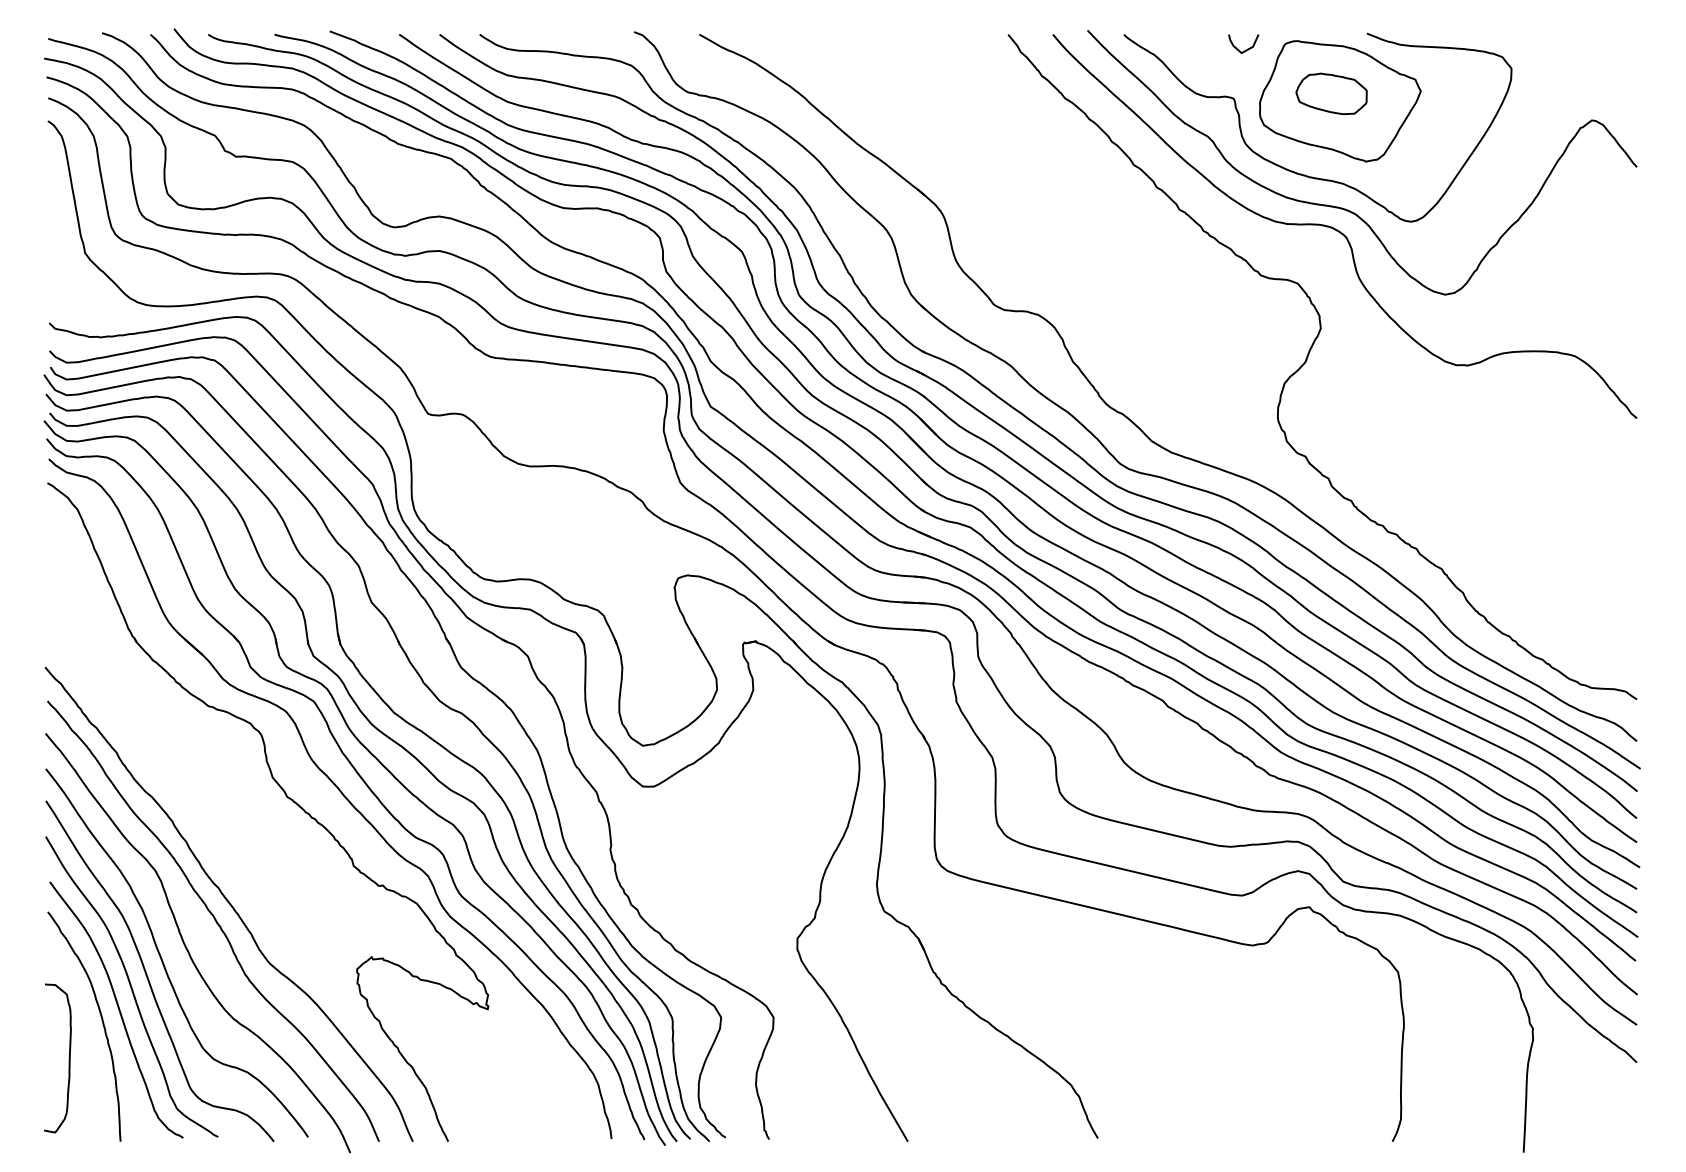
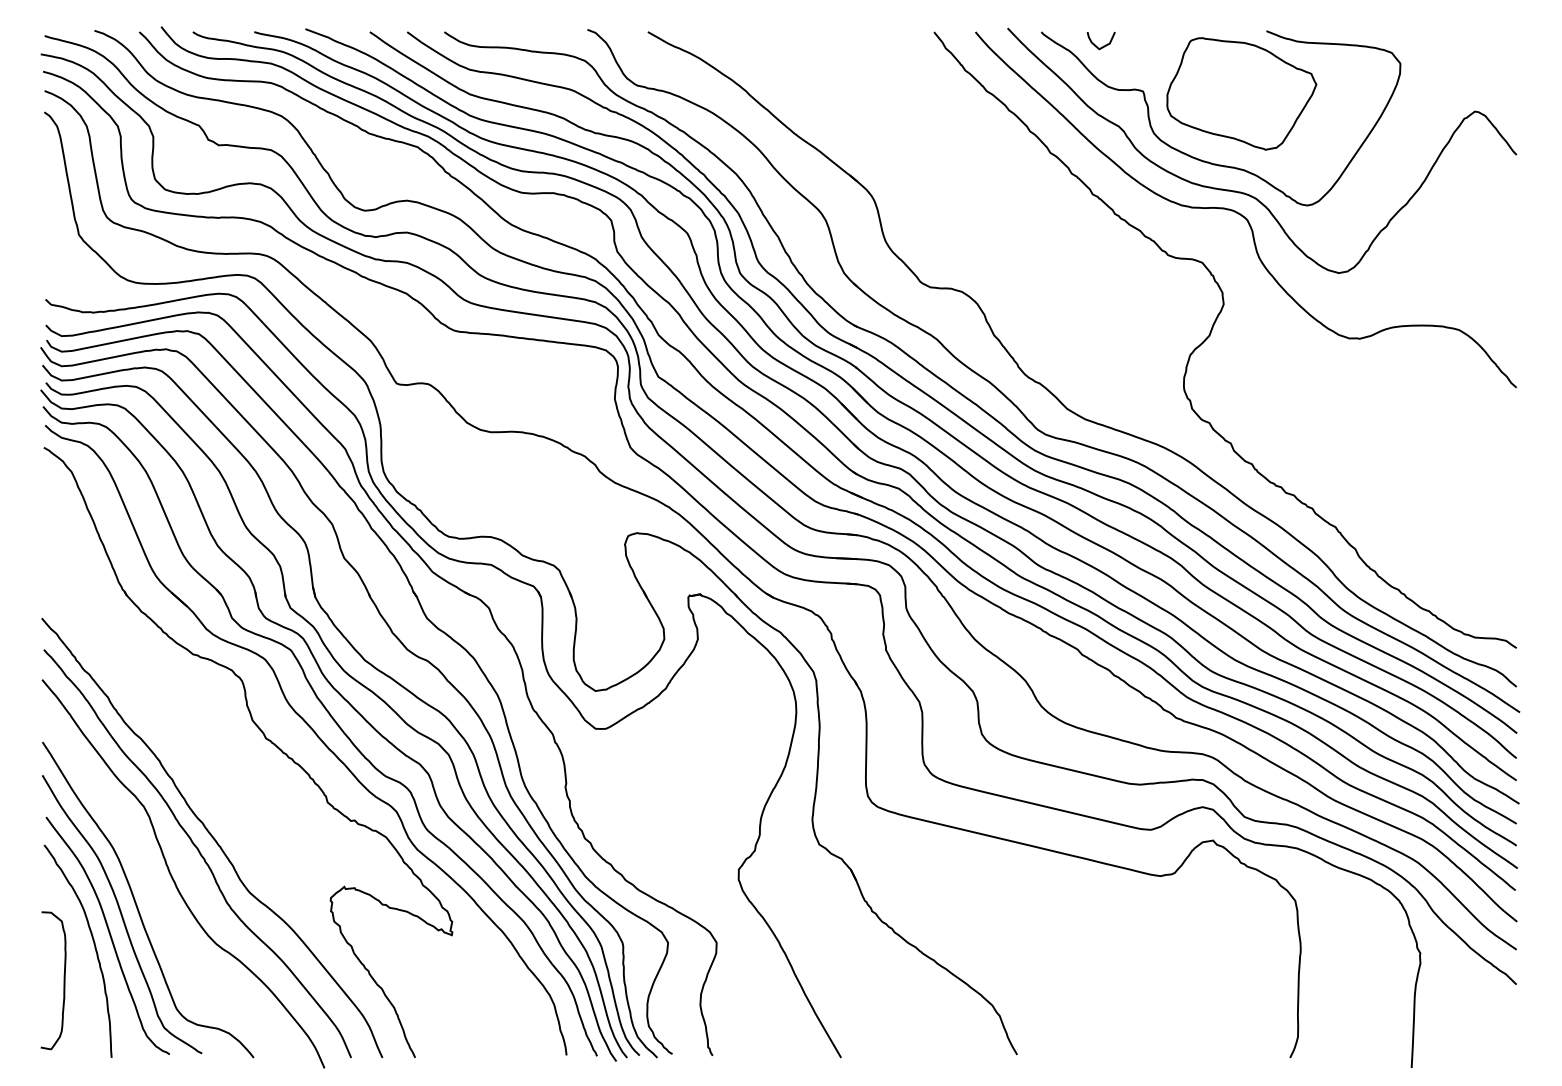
curve: (1246, 49) -> (1103, 45), moved
part: (1331, 93) -> (1233, 86), removed
curve: (162, 957) -> (150, 887), removed

